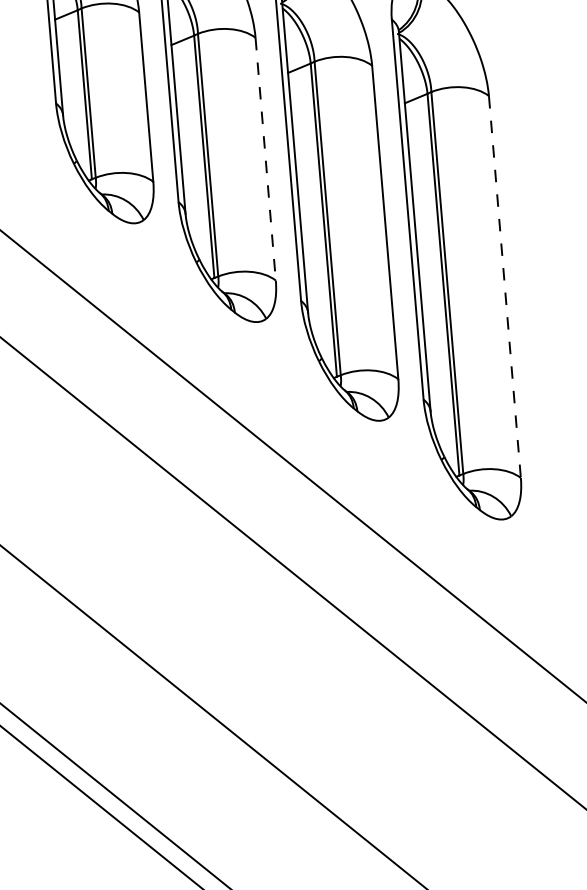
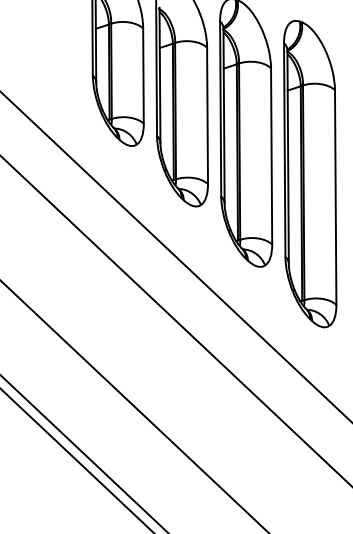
line: (265, 160) -> (207, 116), dashed -> solid
line: (504, 288) -> (335, 198), dashed -> solid

